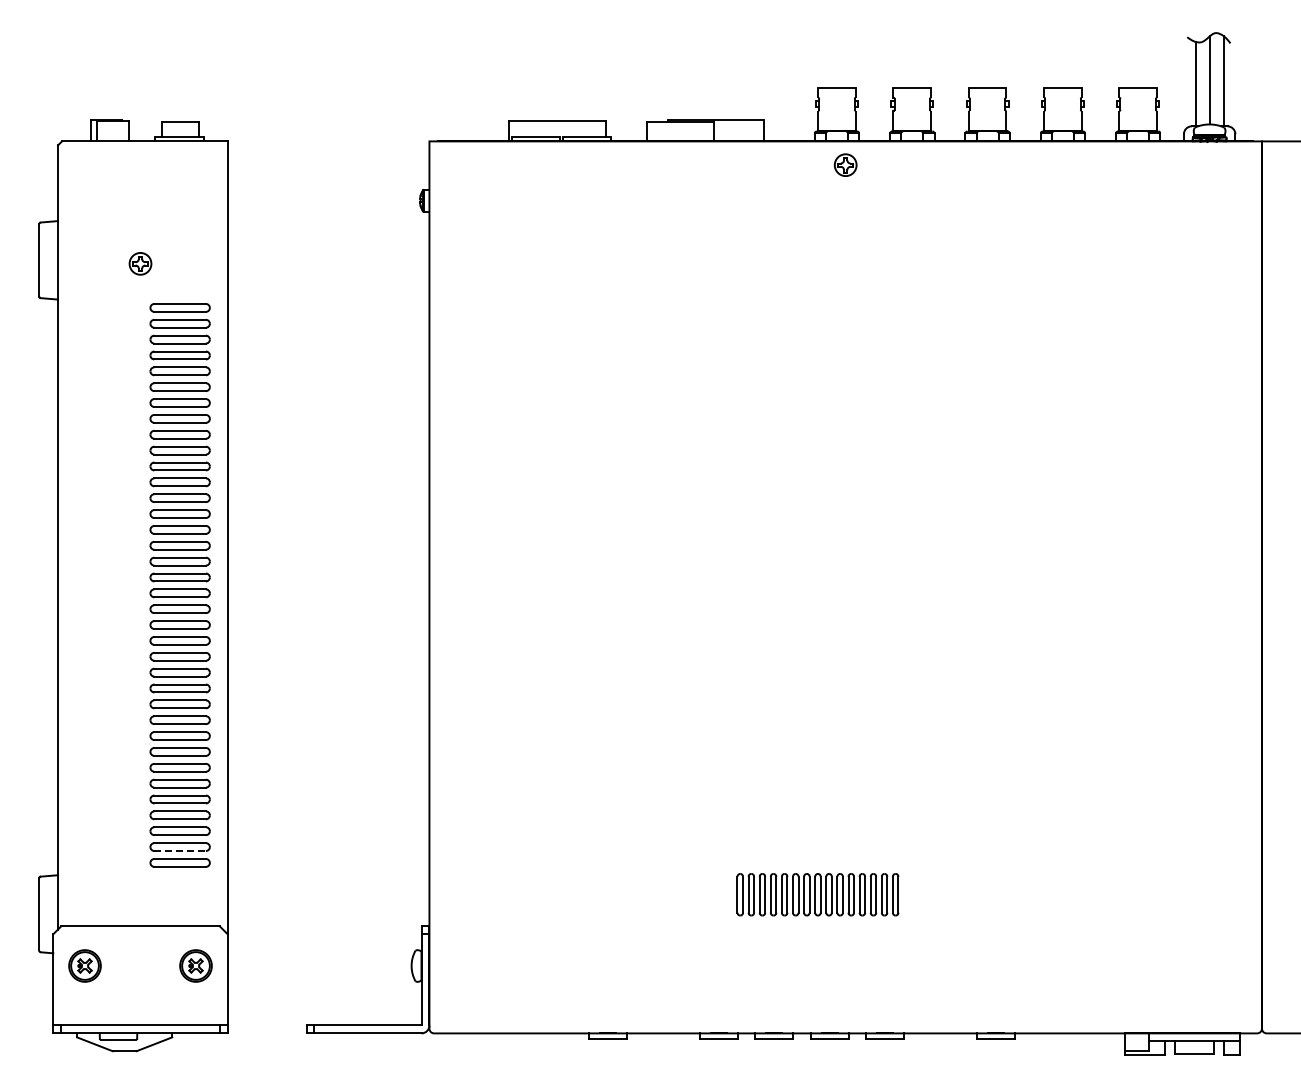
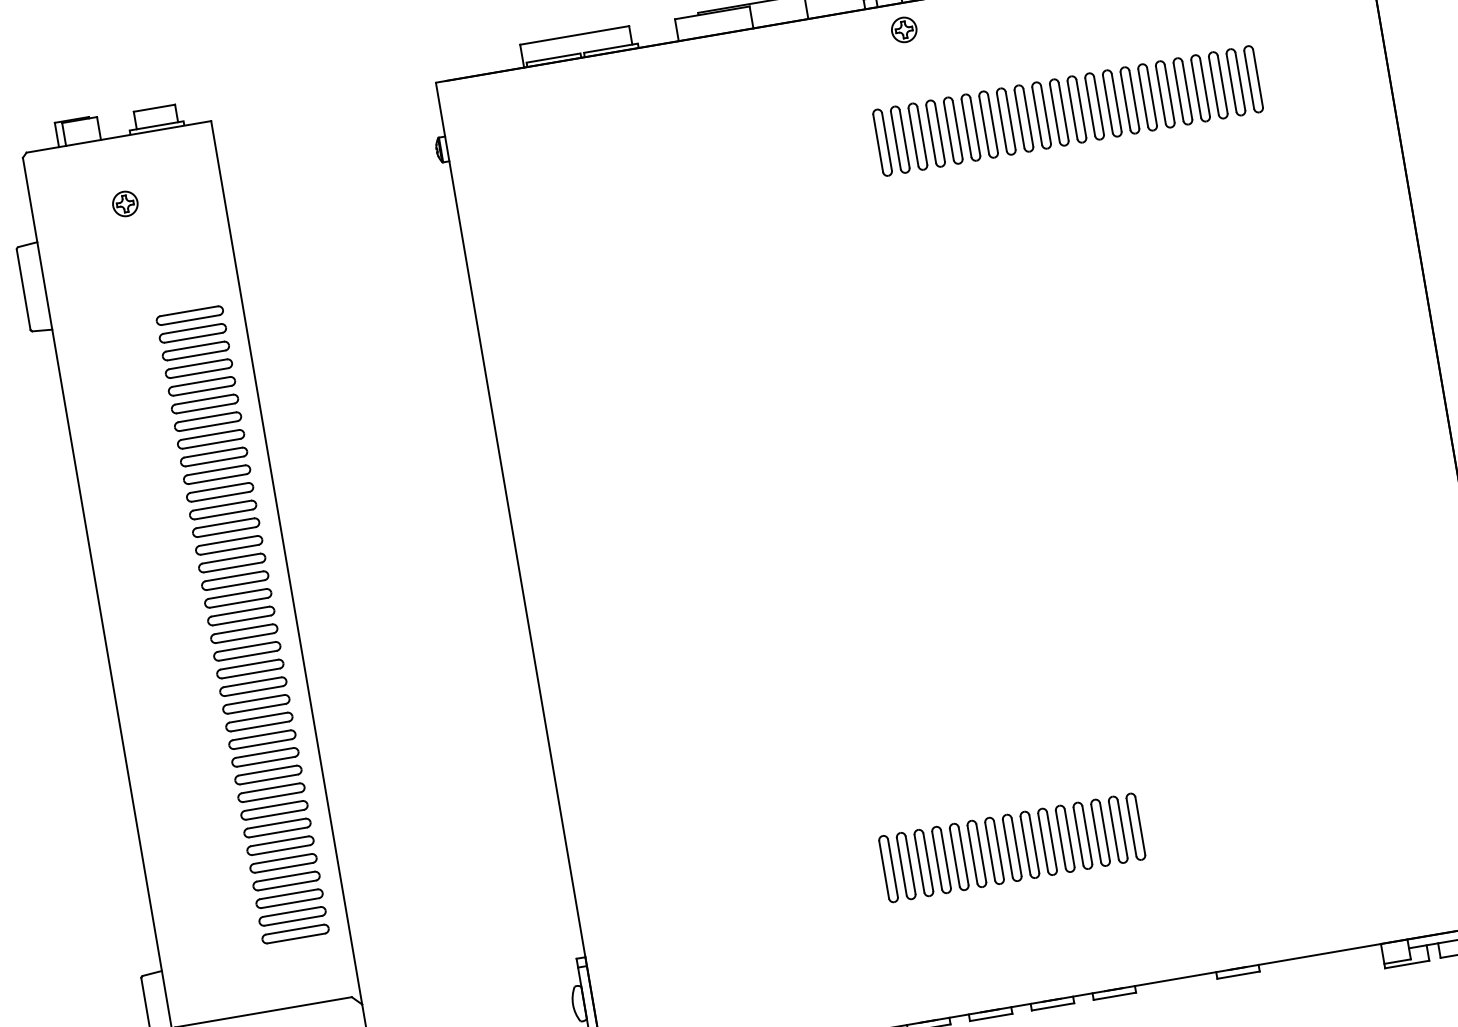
part: (976, 259) -> (1067, 110), added
part: (140, 263) -> (125, 203), moved
line: (180, 851) -> (293, 921), dashed -> solid
part: (817, 894) -> (1011, 847), size x1.43

